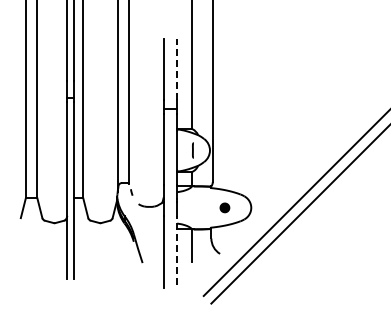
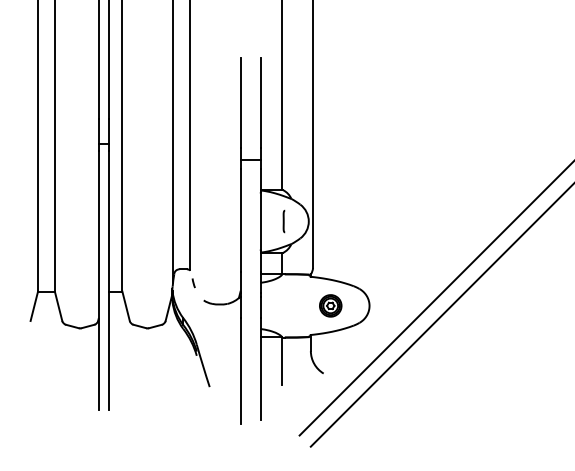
line: (177, 69) -> (261, 102), dashed -> solid
part: (224, 207) -> (330, 305), size x1.67
line: (177, 250) -> (261, 368), dashed -> solid

